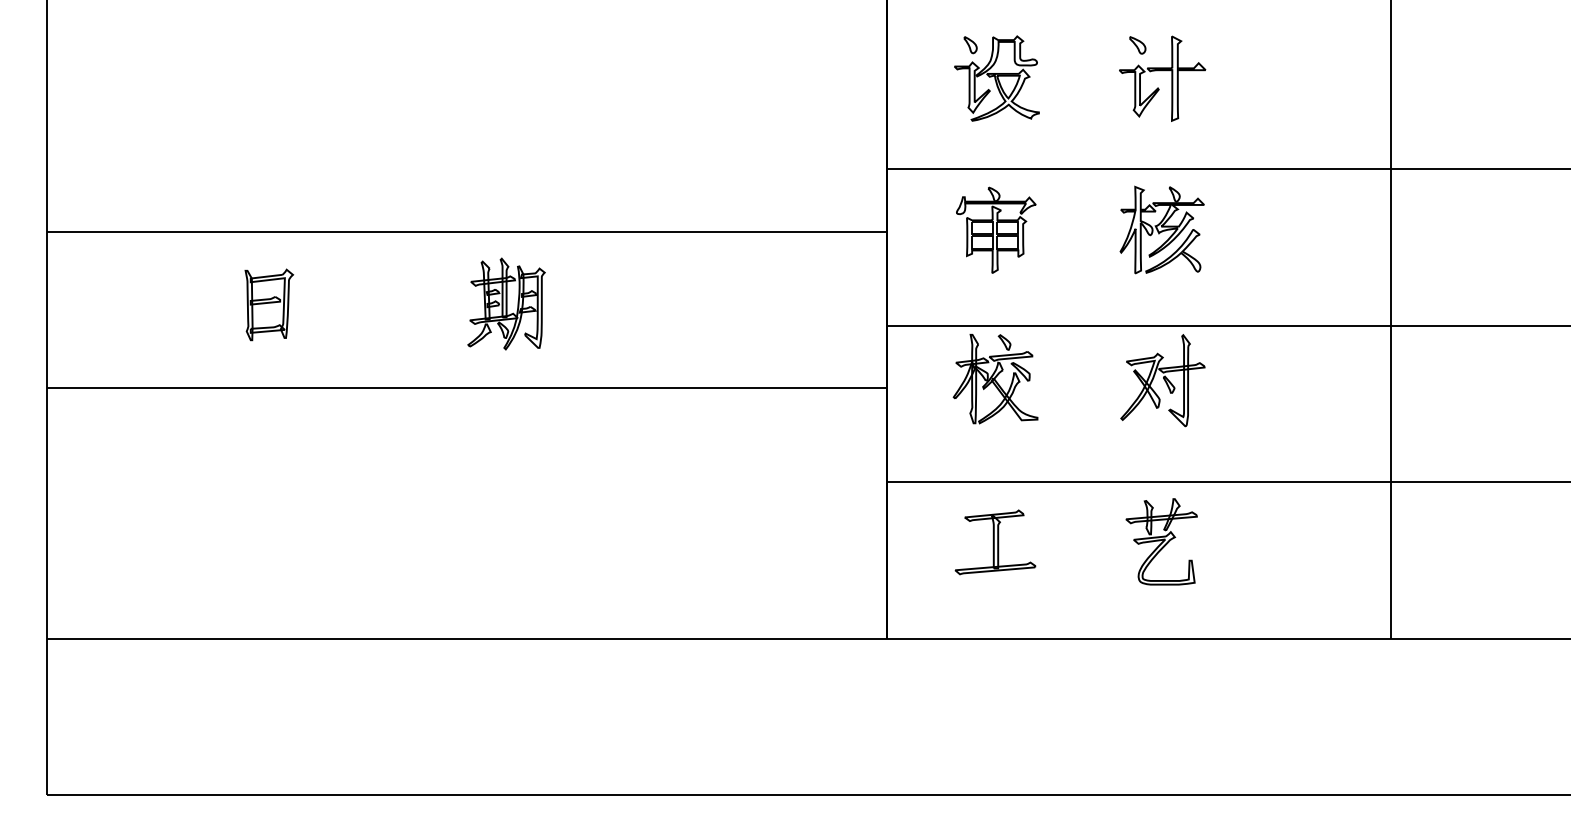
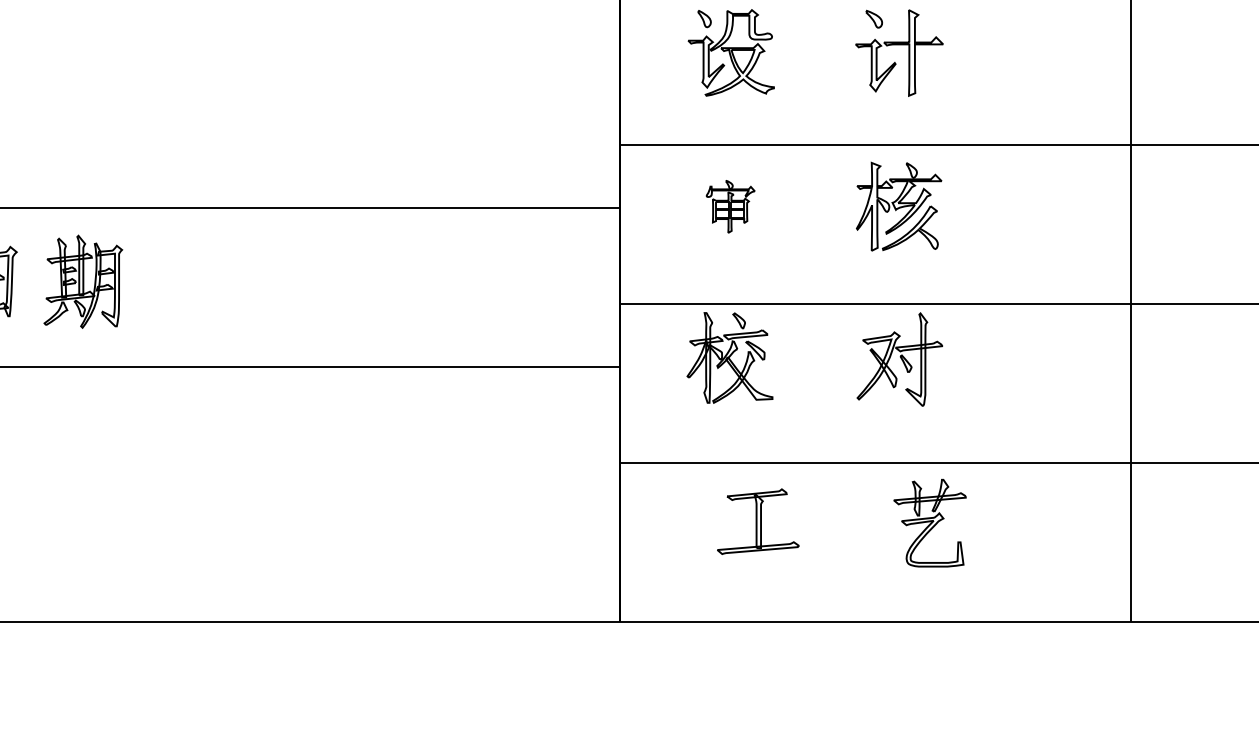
part: (996, 229) -> (730, 206), size x0.6
part: (506, 303) -> (83, 281), moved
part: (1161, 541) -> (929, 522), moved
part: (995, 542) -> (758, 521), moved

